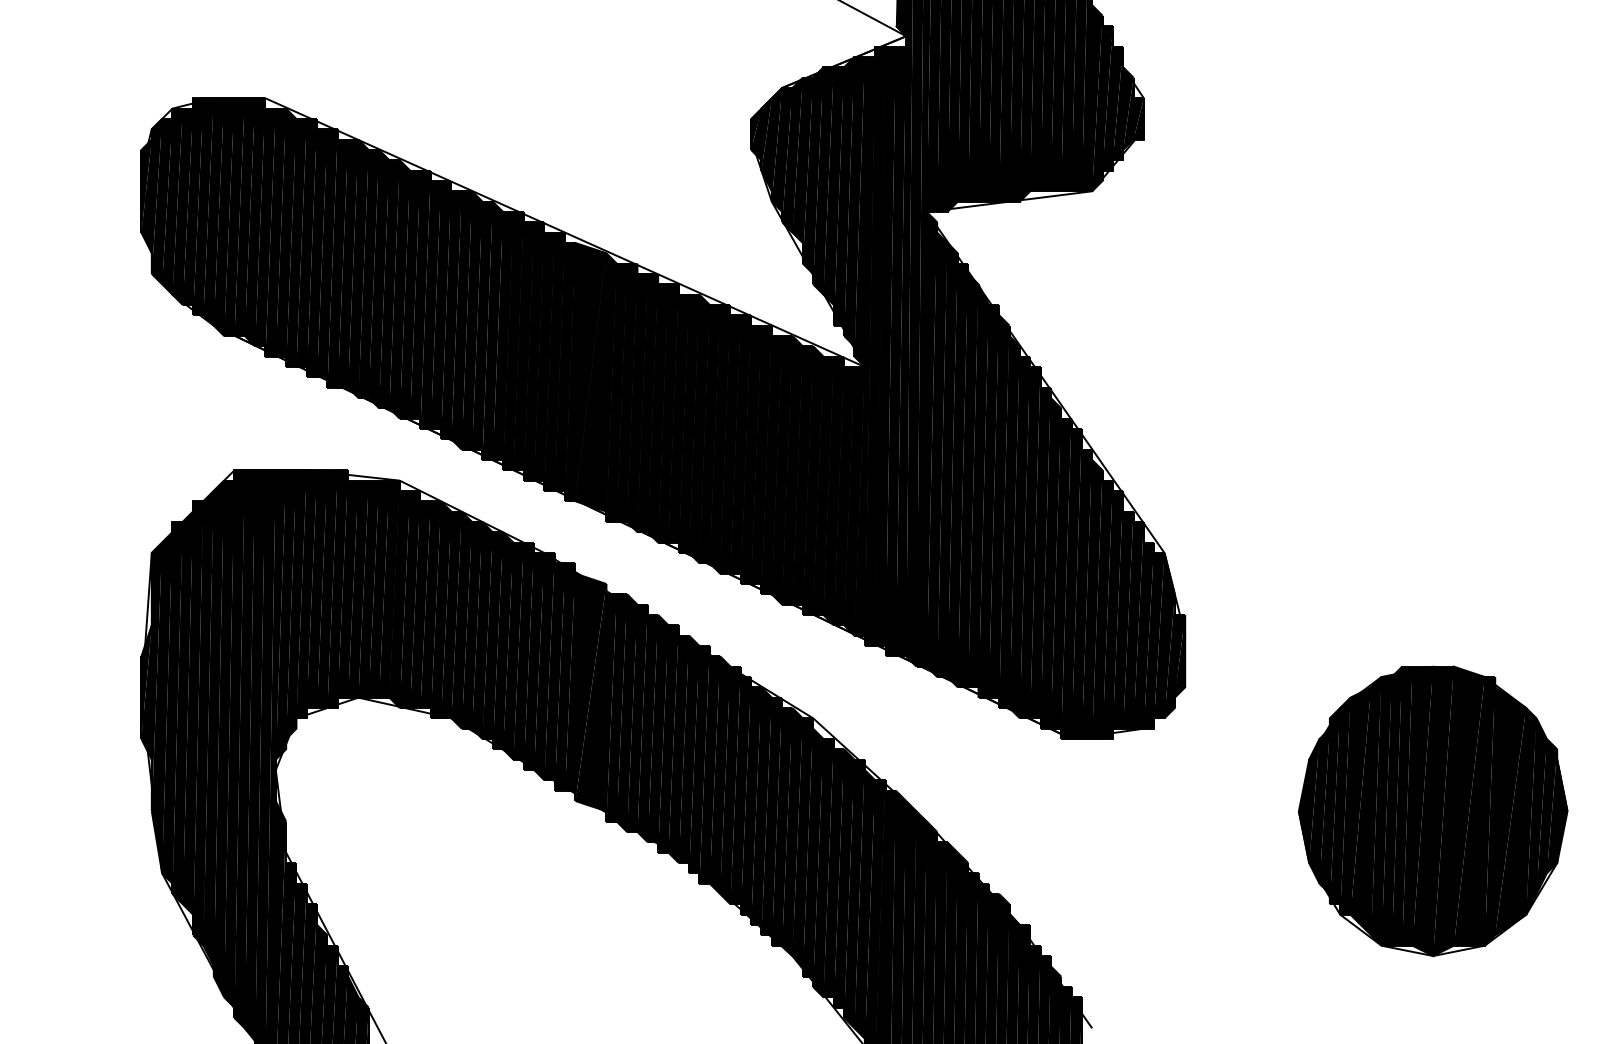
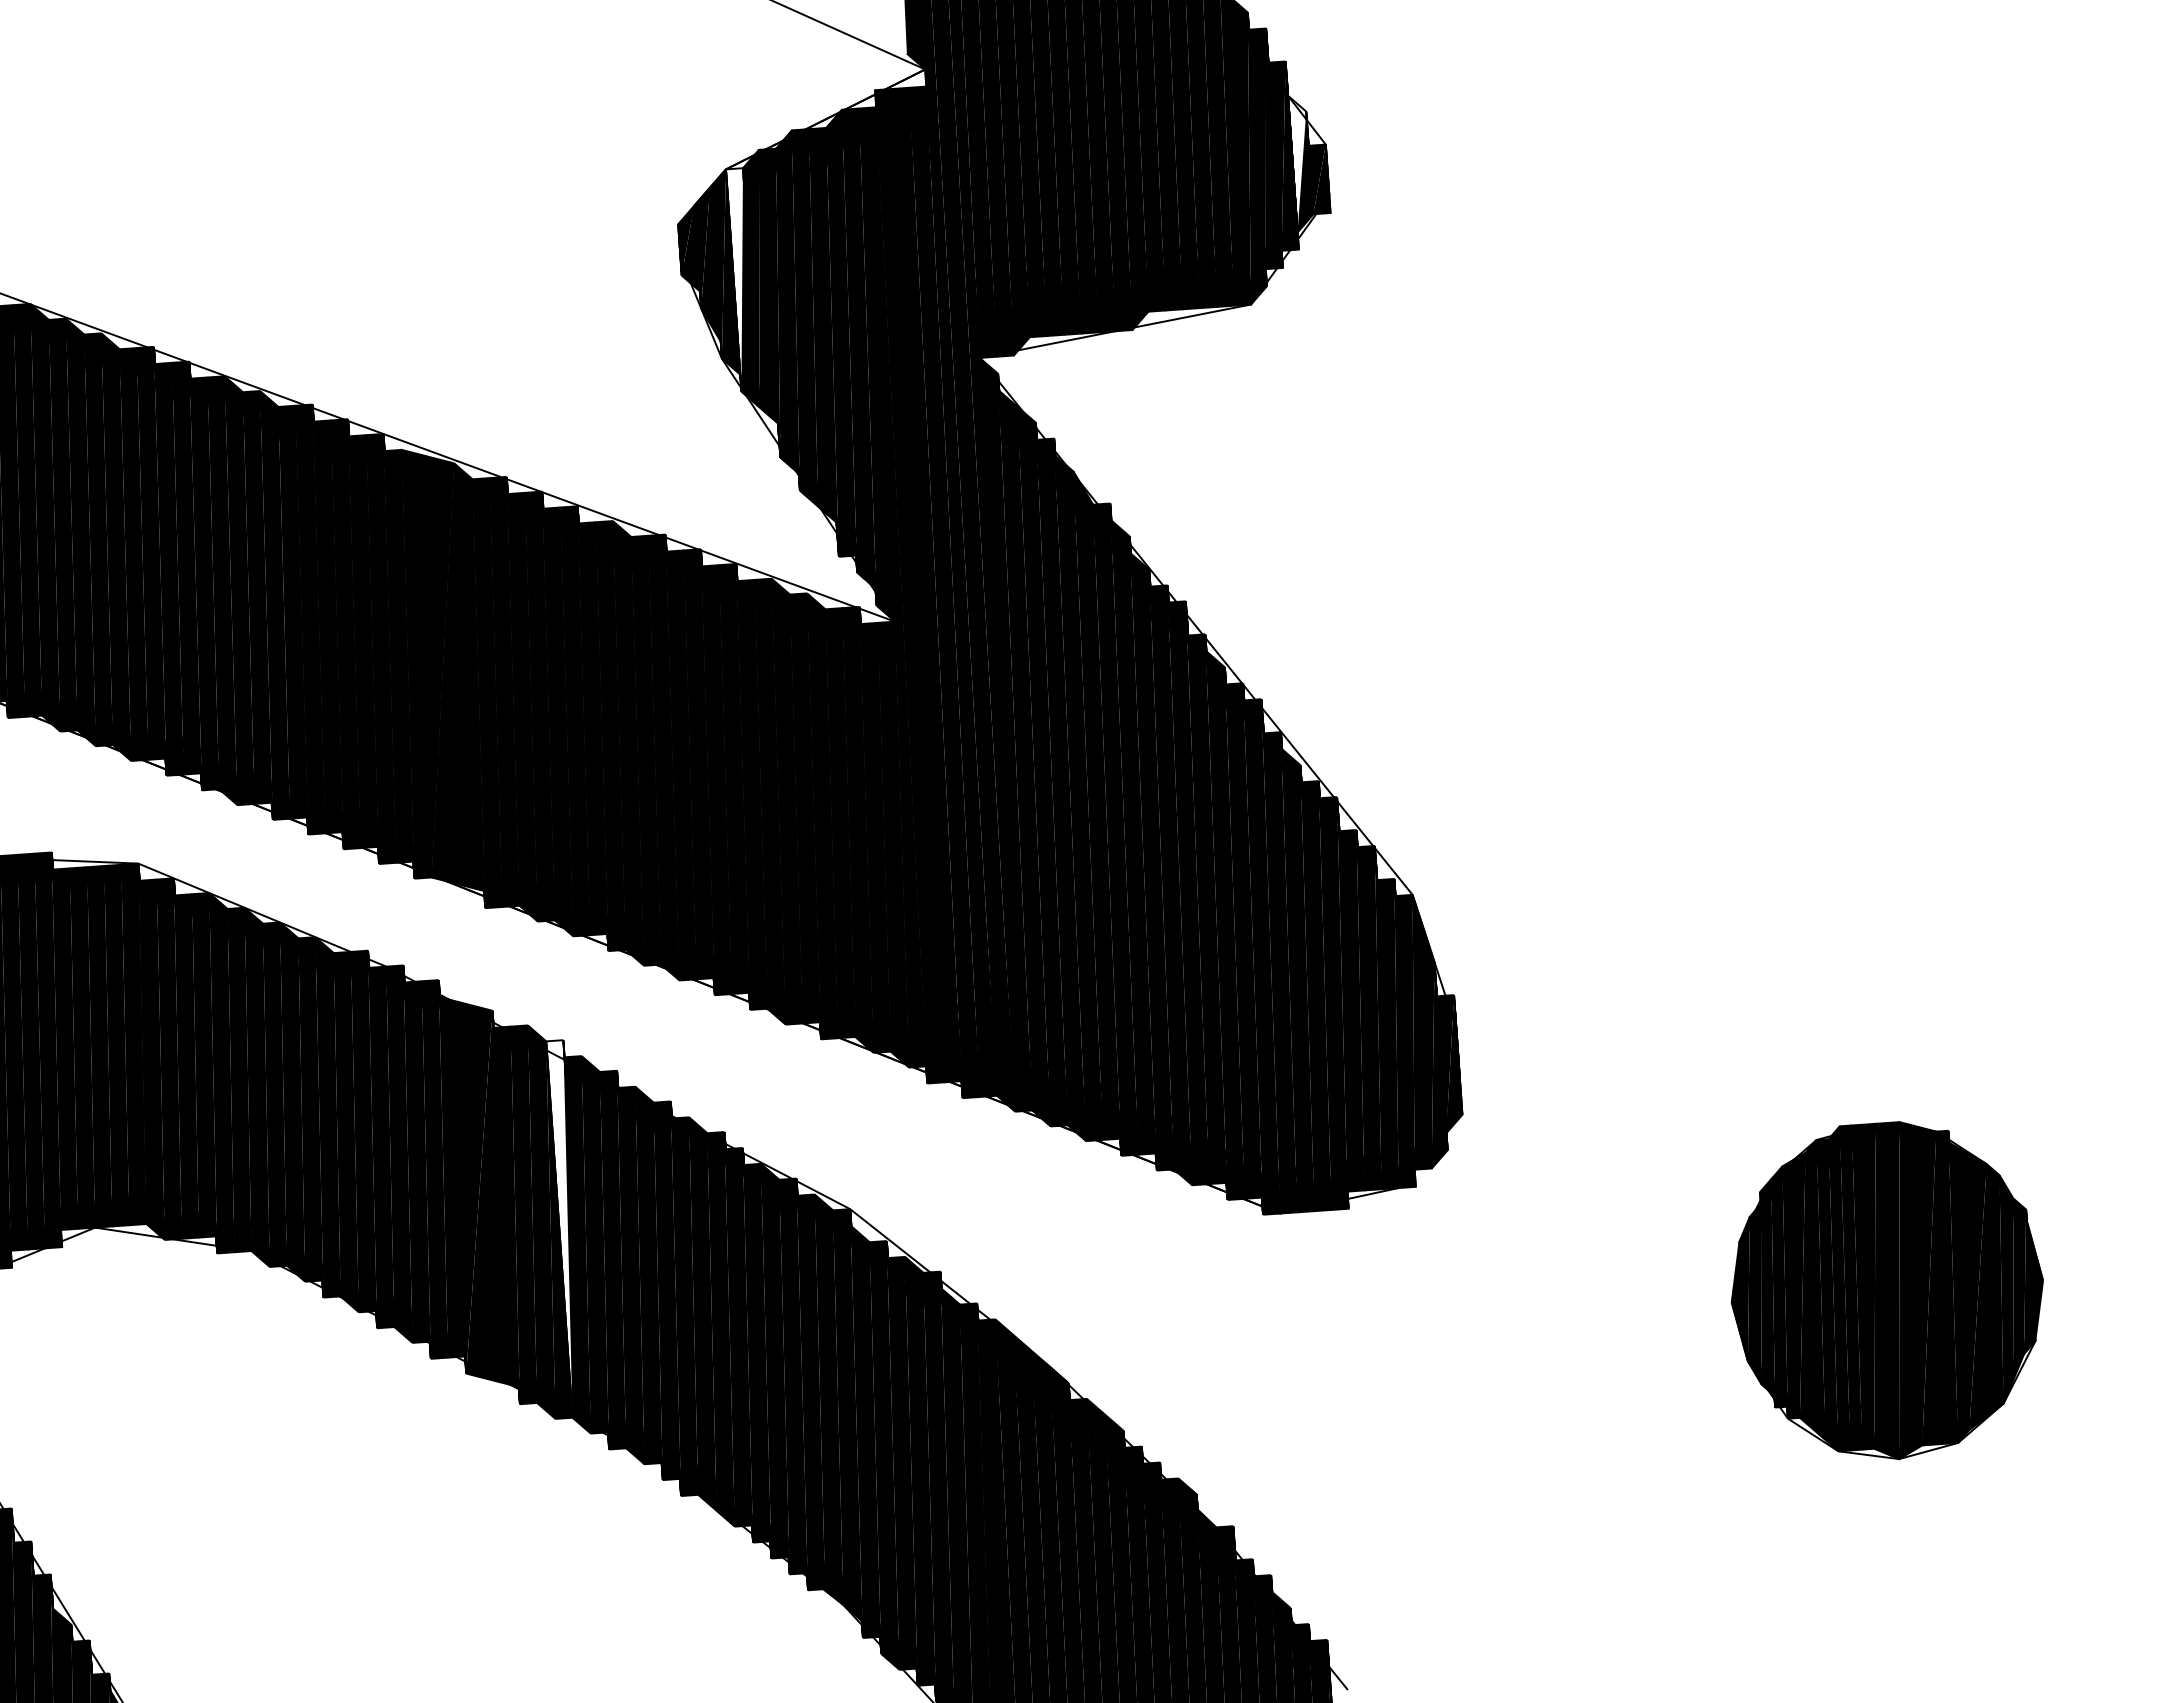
fill: (1128, 108) -> (1301, 163), removed
fill: (787, 154) -> (742, 278), removed
fill: (642, 718) -> (567, 1229), removed
part: (1433, 811) -> (1887, 1291), size x0.7

